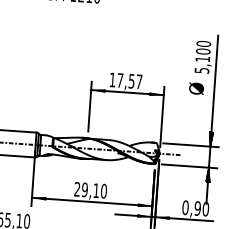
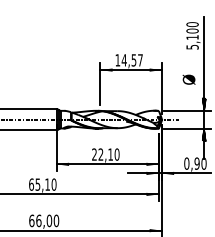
text: (119, 80) -> (123, 60), 17,57 -> 14,57
text: (195, 88) -> (188, 79), moved
text: (84, 189) -> (100, 154), 29,10 -> 22,10

